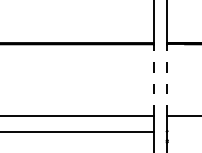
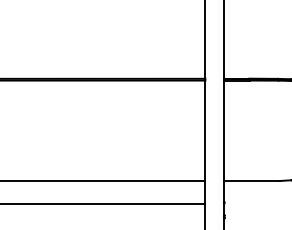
line: (153, 80) -> (205, 131), dashed -> solid
line: (167, 80) -> (224, 131), dashed -> solid

